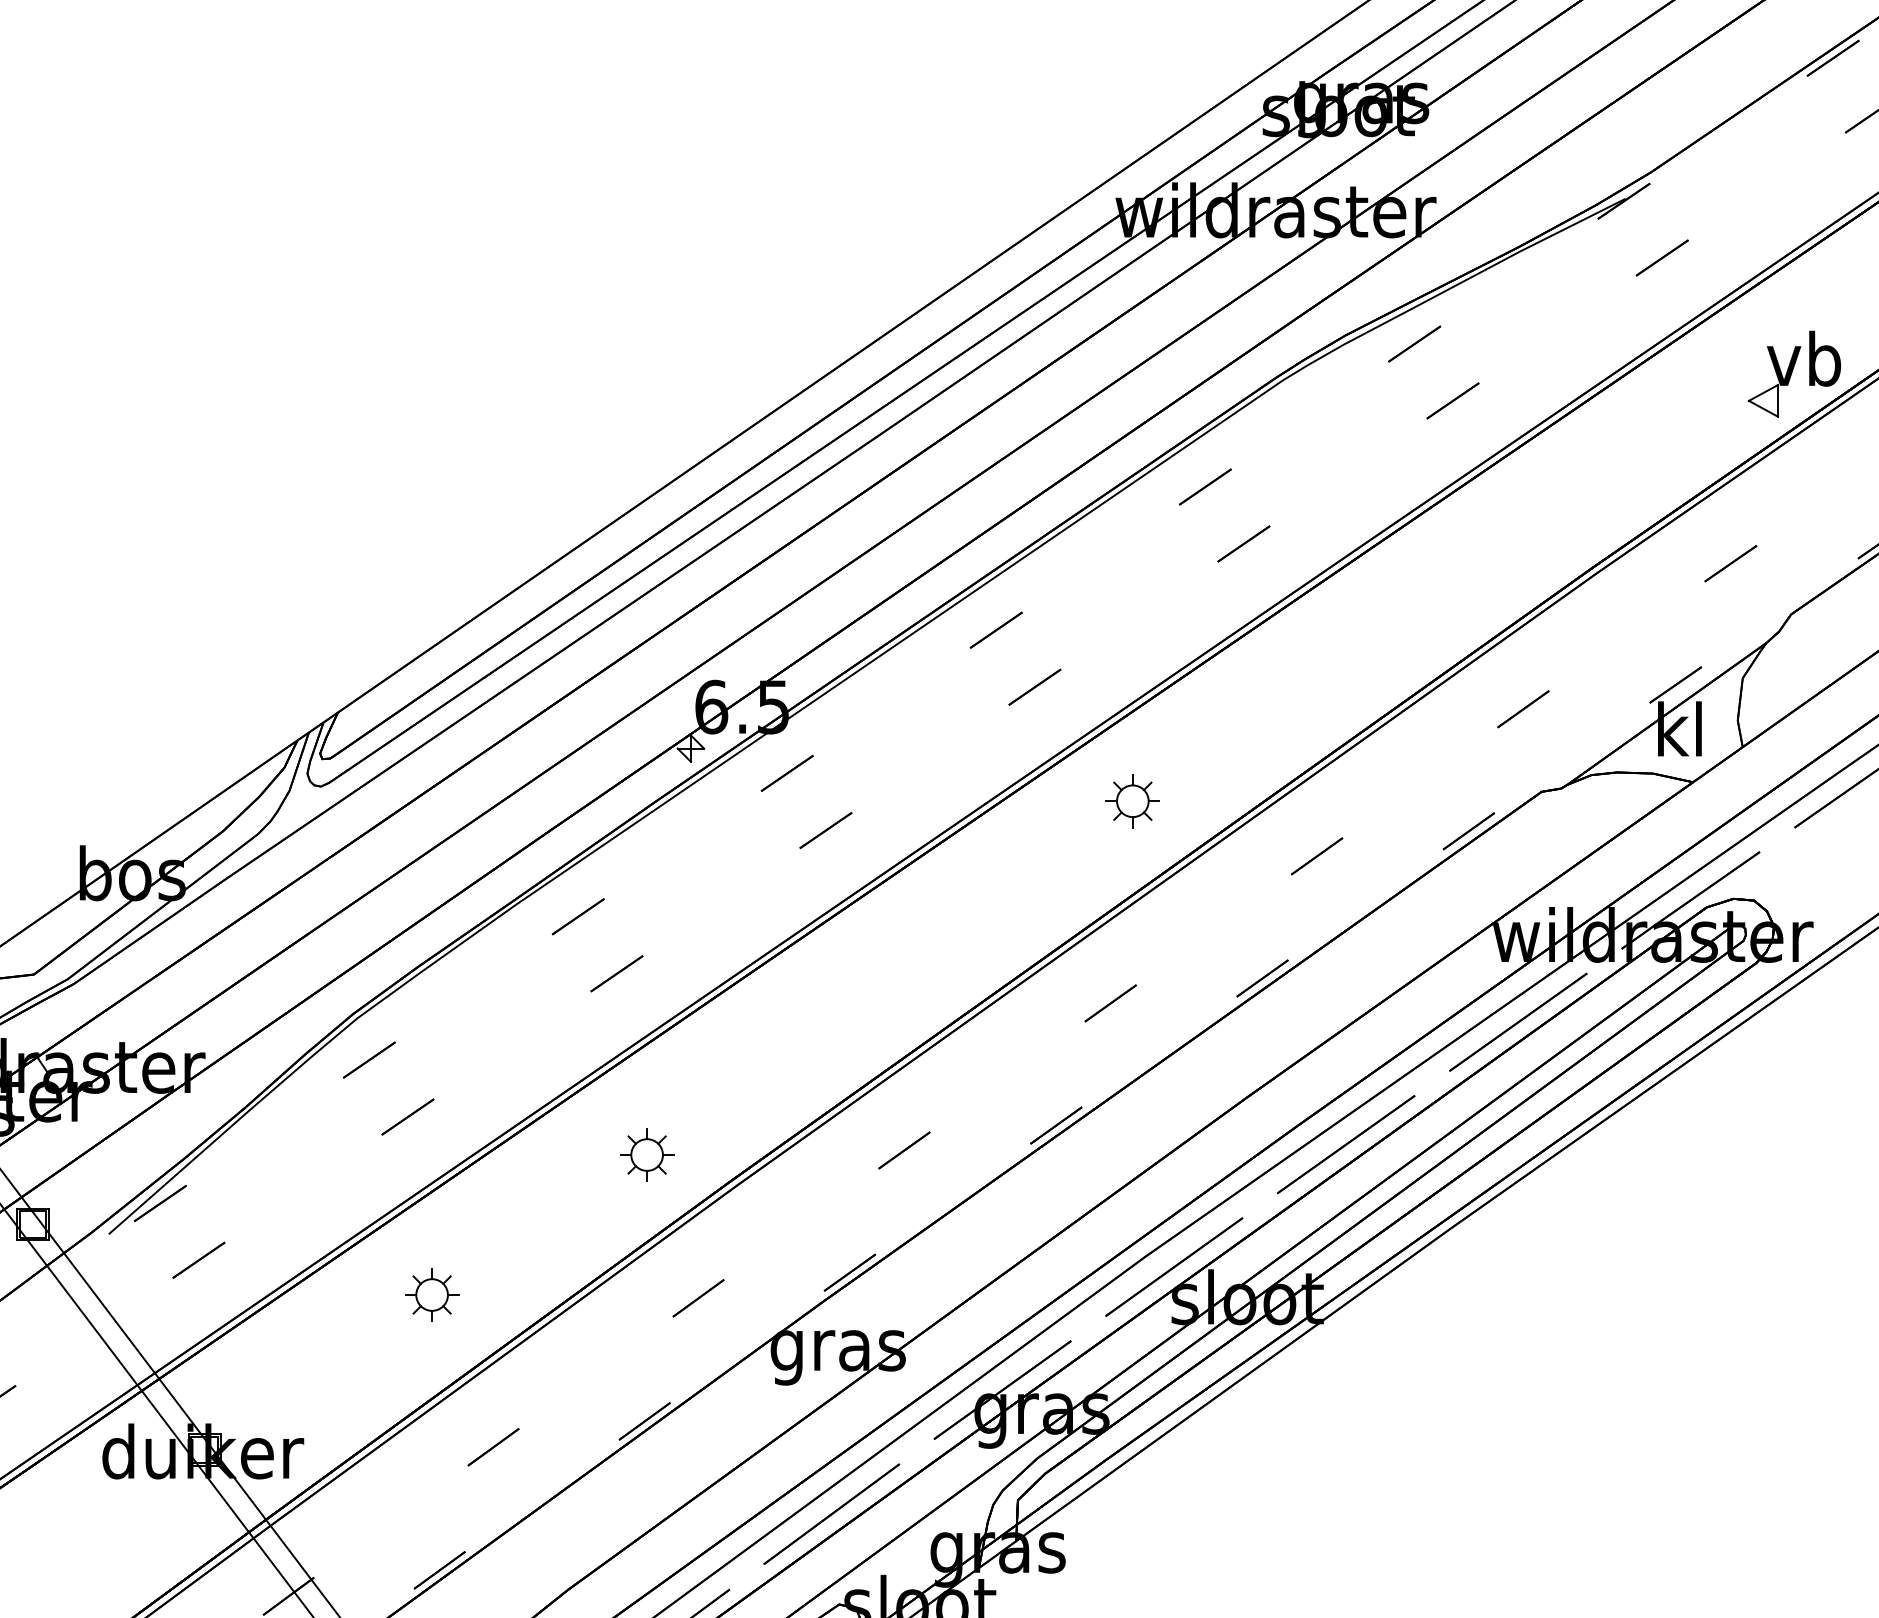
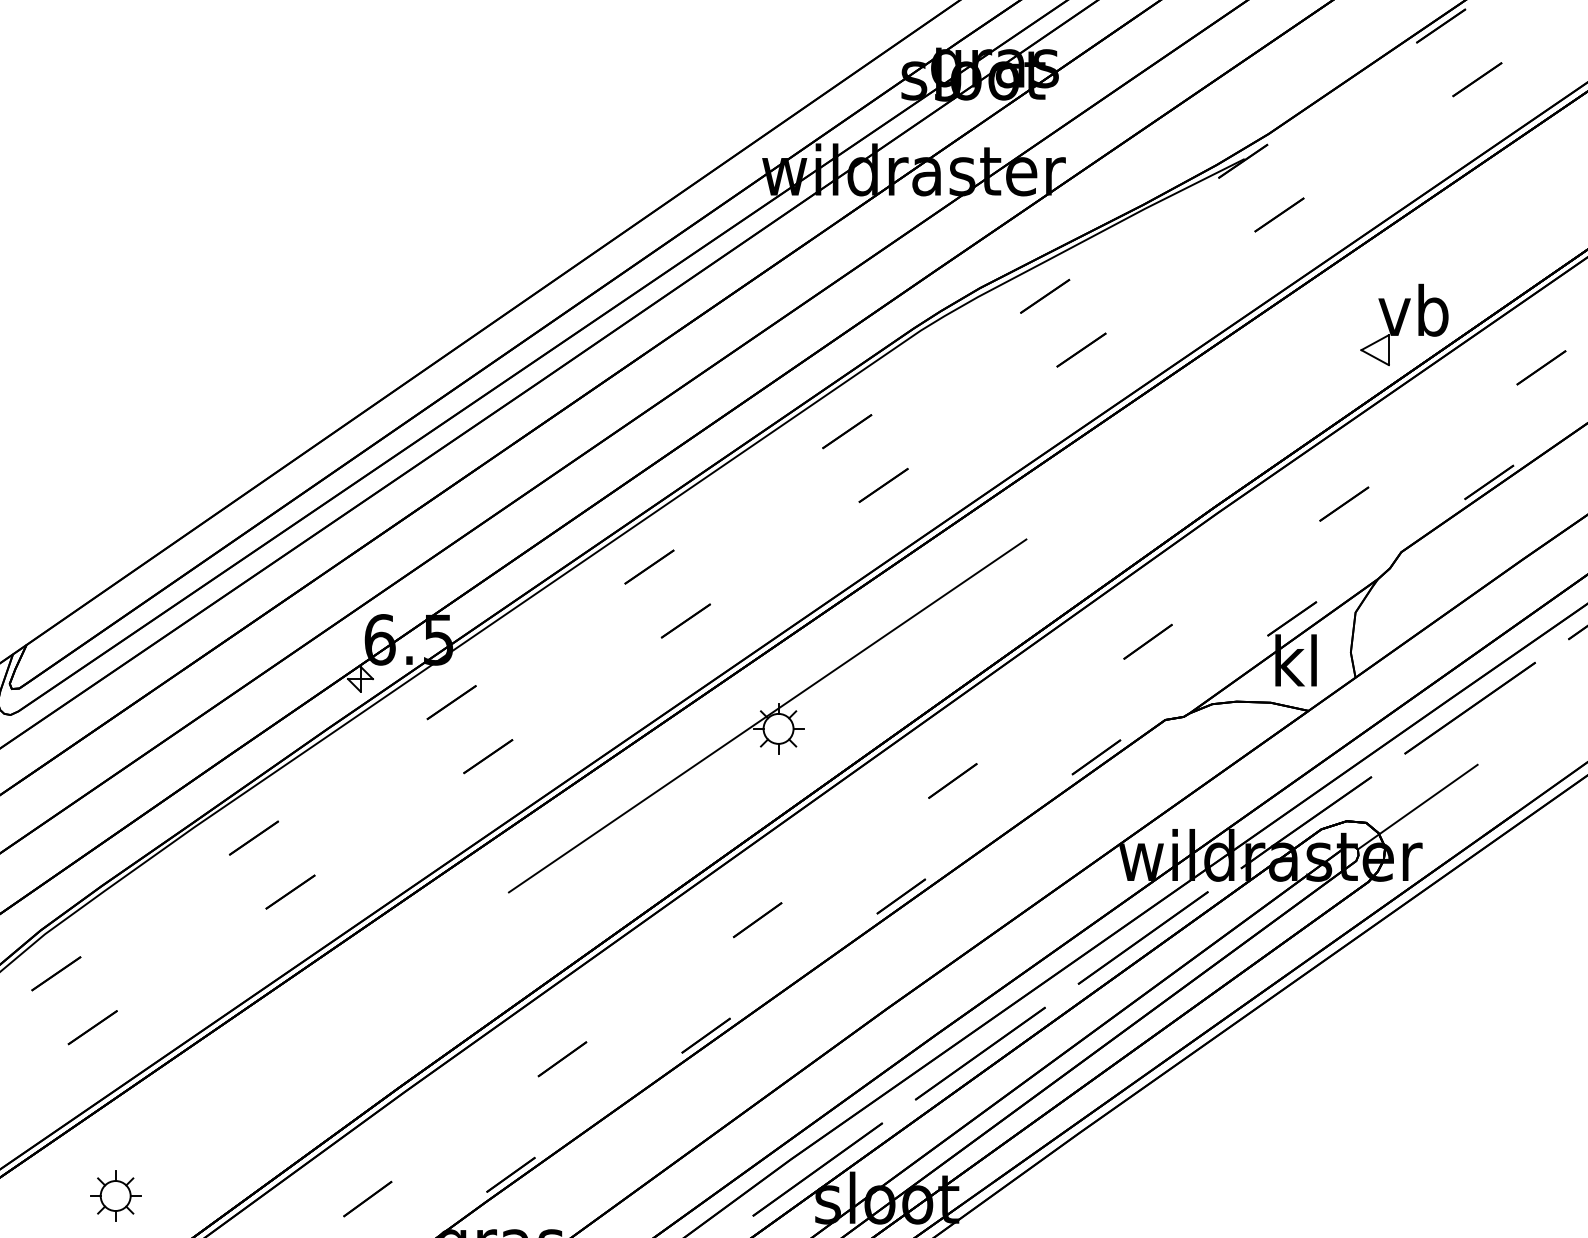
line: (1120, 787) -> (766, 715), added
line: (1808, 883) -> (1417, 806), added
part: (647, 1154) -> (319, 1063), removed

